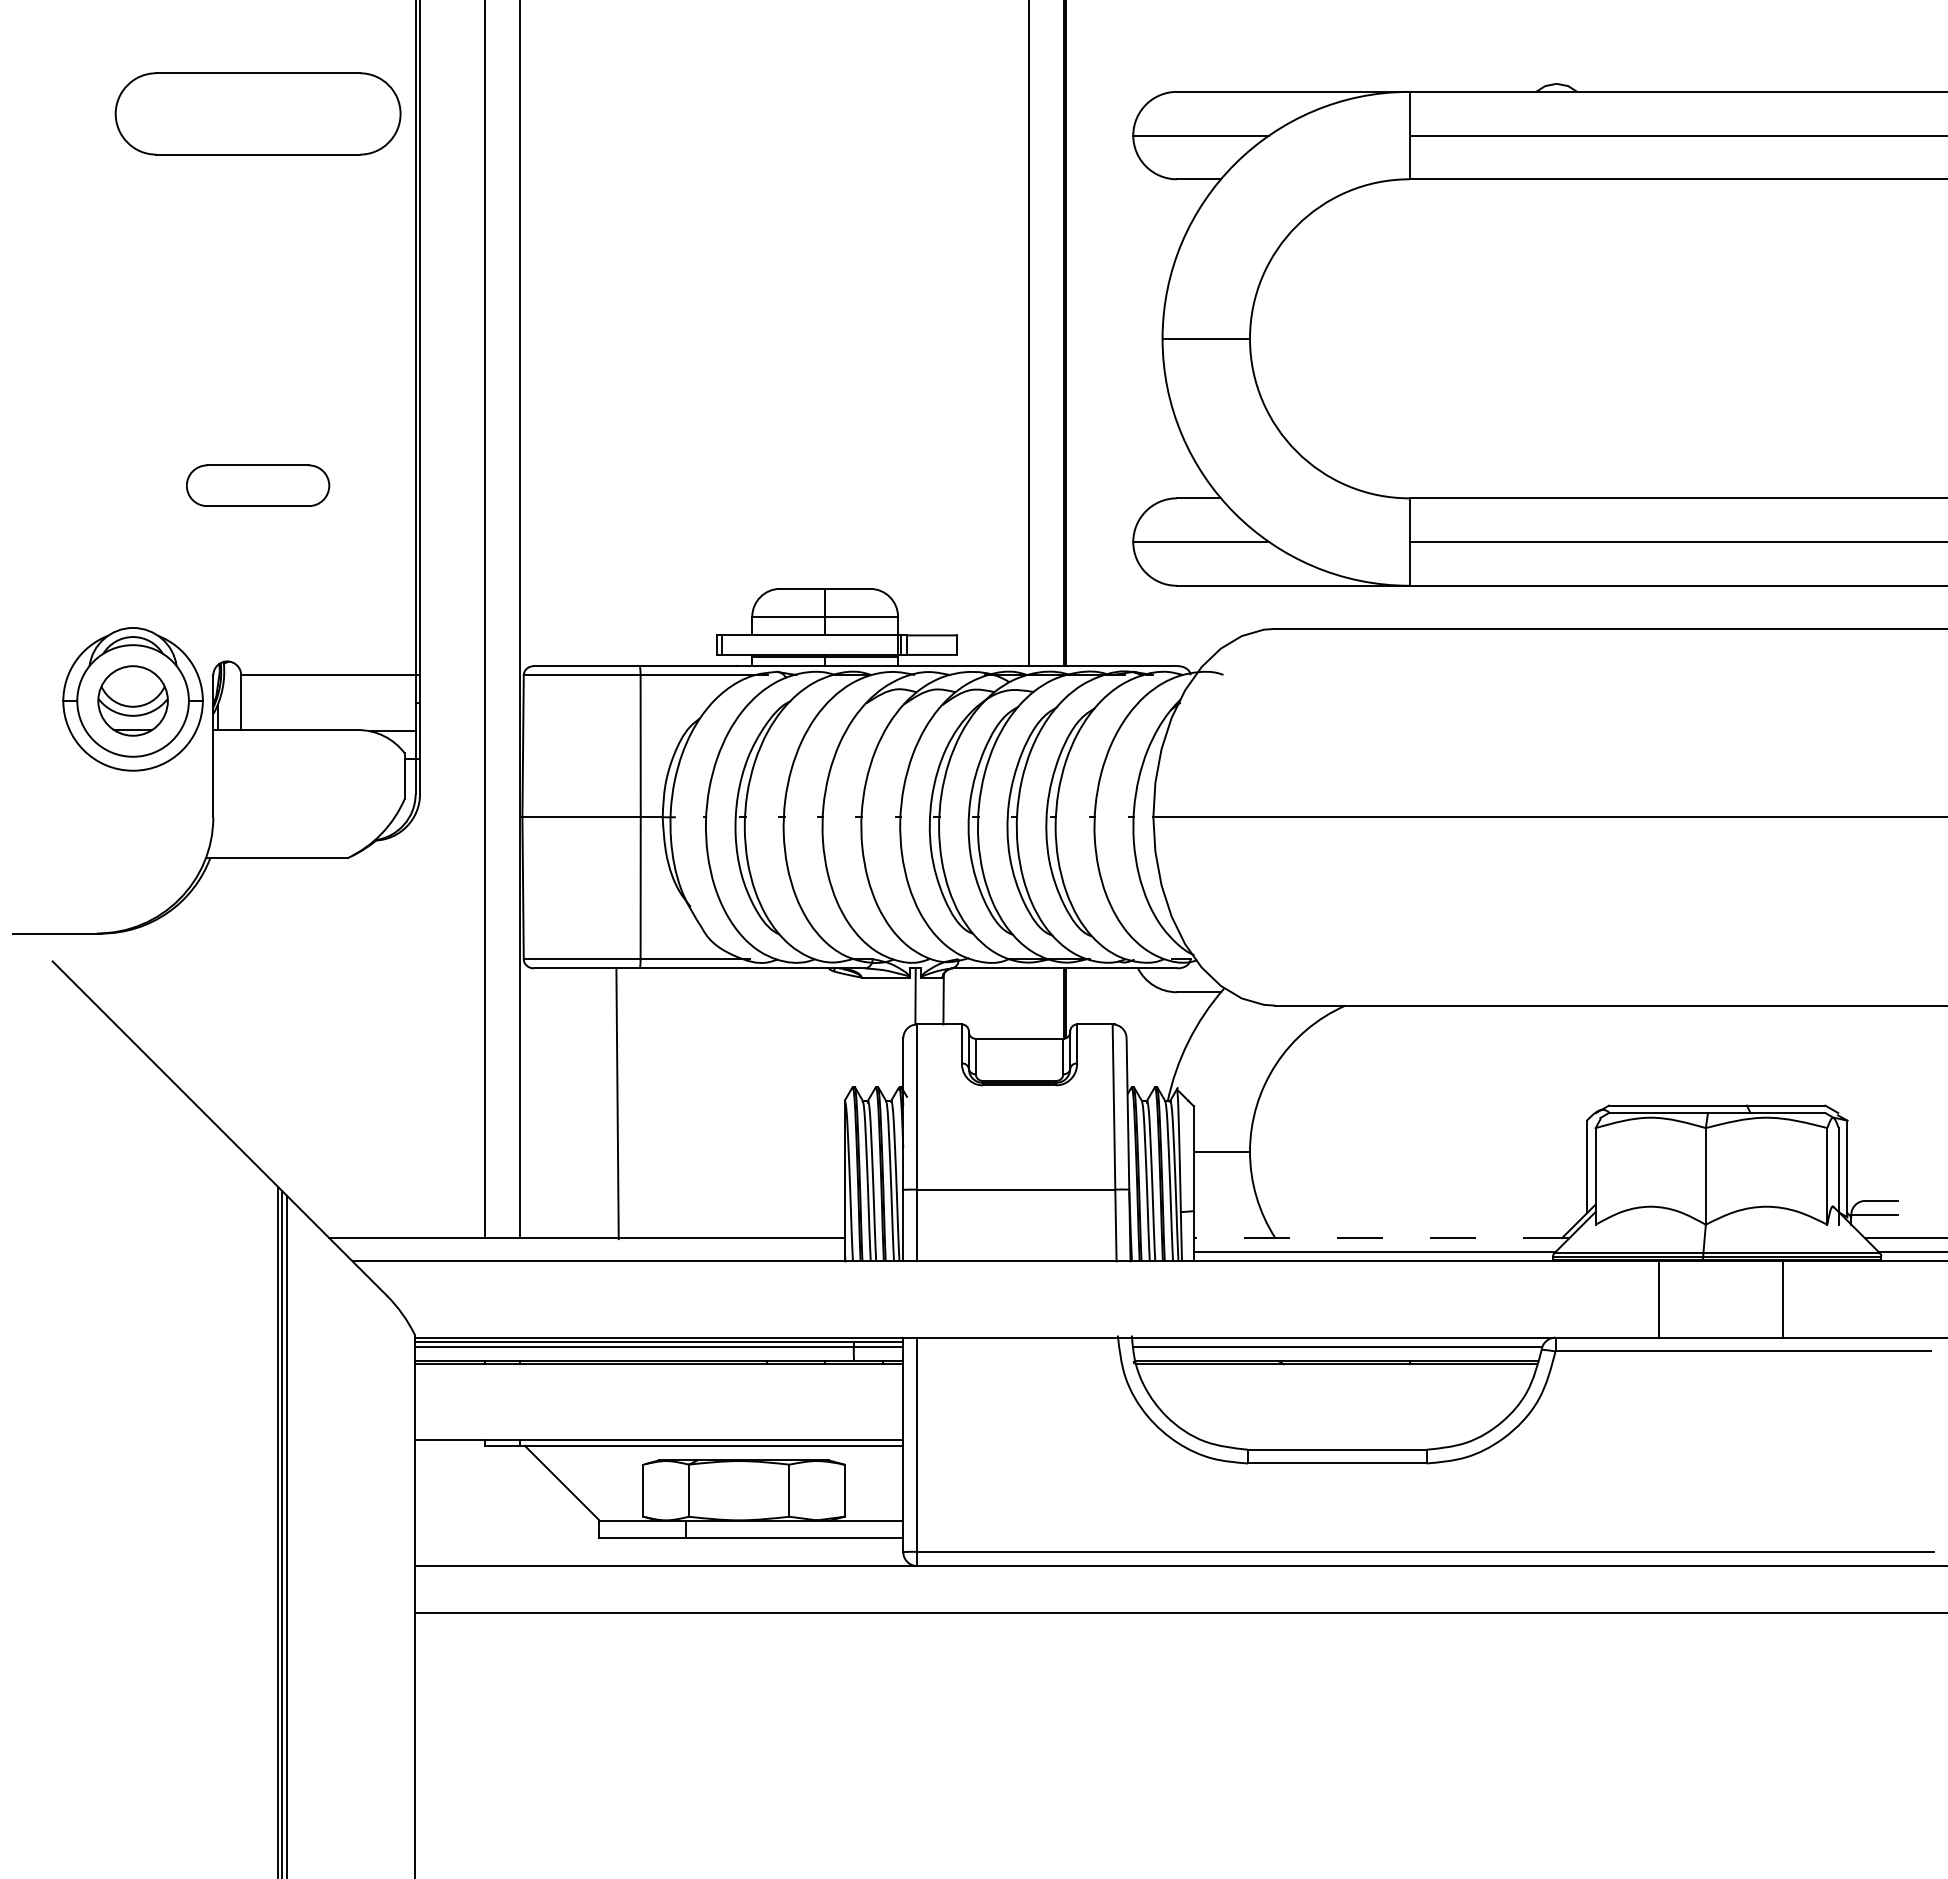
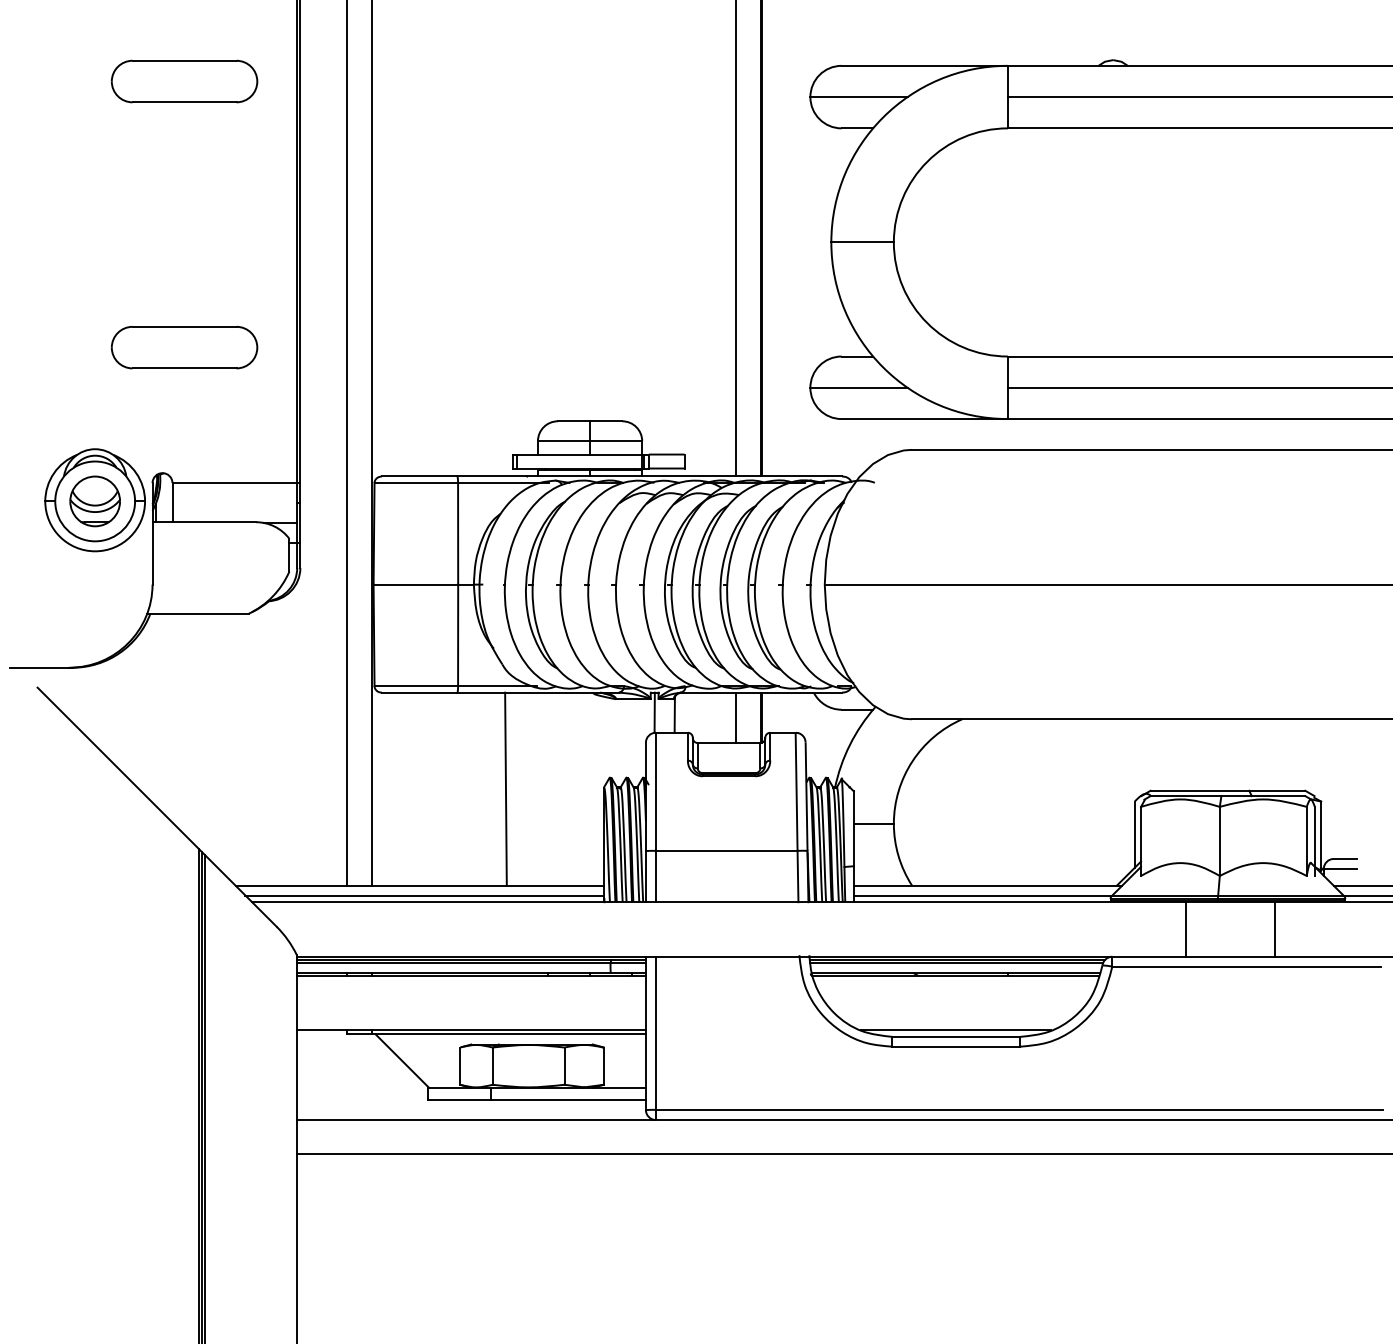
part: (257, 113) -> (184, 81), size x0.71
part: (257, 485) -> (184, 347), size x1.43
line: (1029, 1003) -> (736, 717), added
line: (617, 1104) -> (505, 789), moved
line: (1381, 1238) -> (987, 885), dashed -> solid
line: (594, 1252) -> (425, 895), added
line: (1338, 1342) -> (957, 960), added
line: (1336, 1440) -> (955, 1030), added

